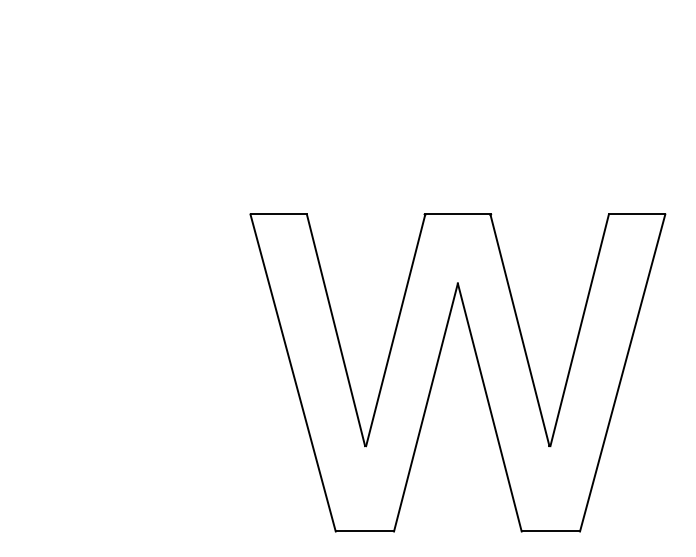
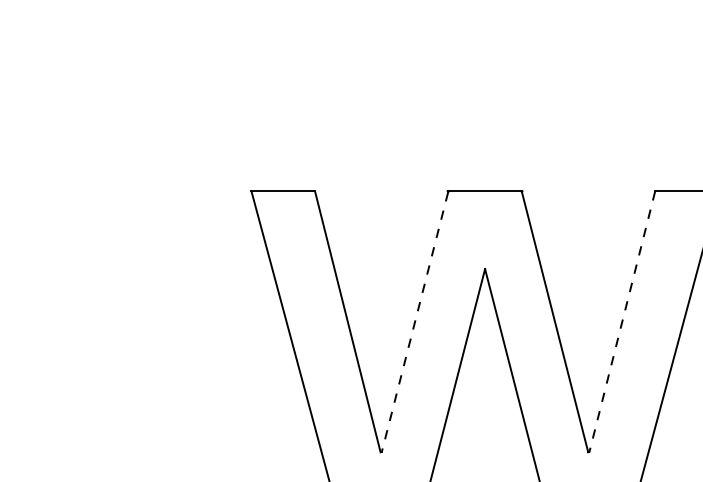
line: (579, 330) -> (622, 322), solid -> dashed
line: (395, 331) -> (414, 323), solid -> dashed

